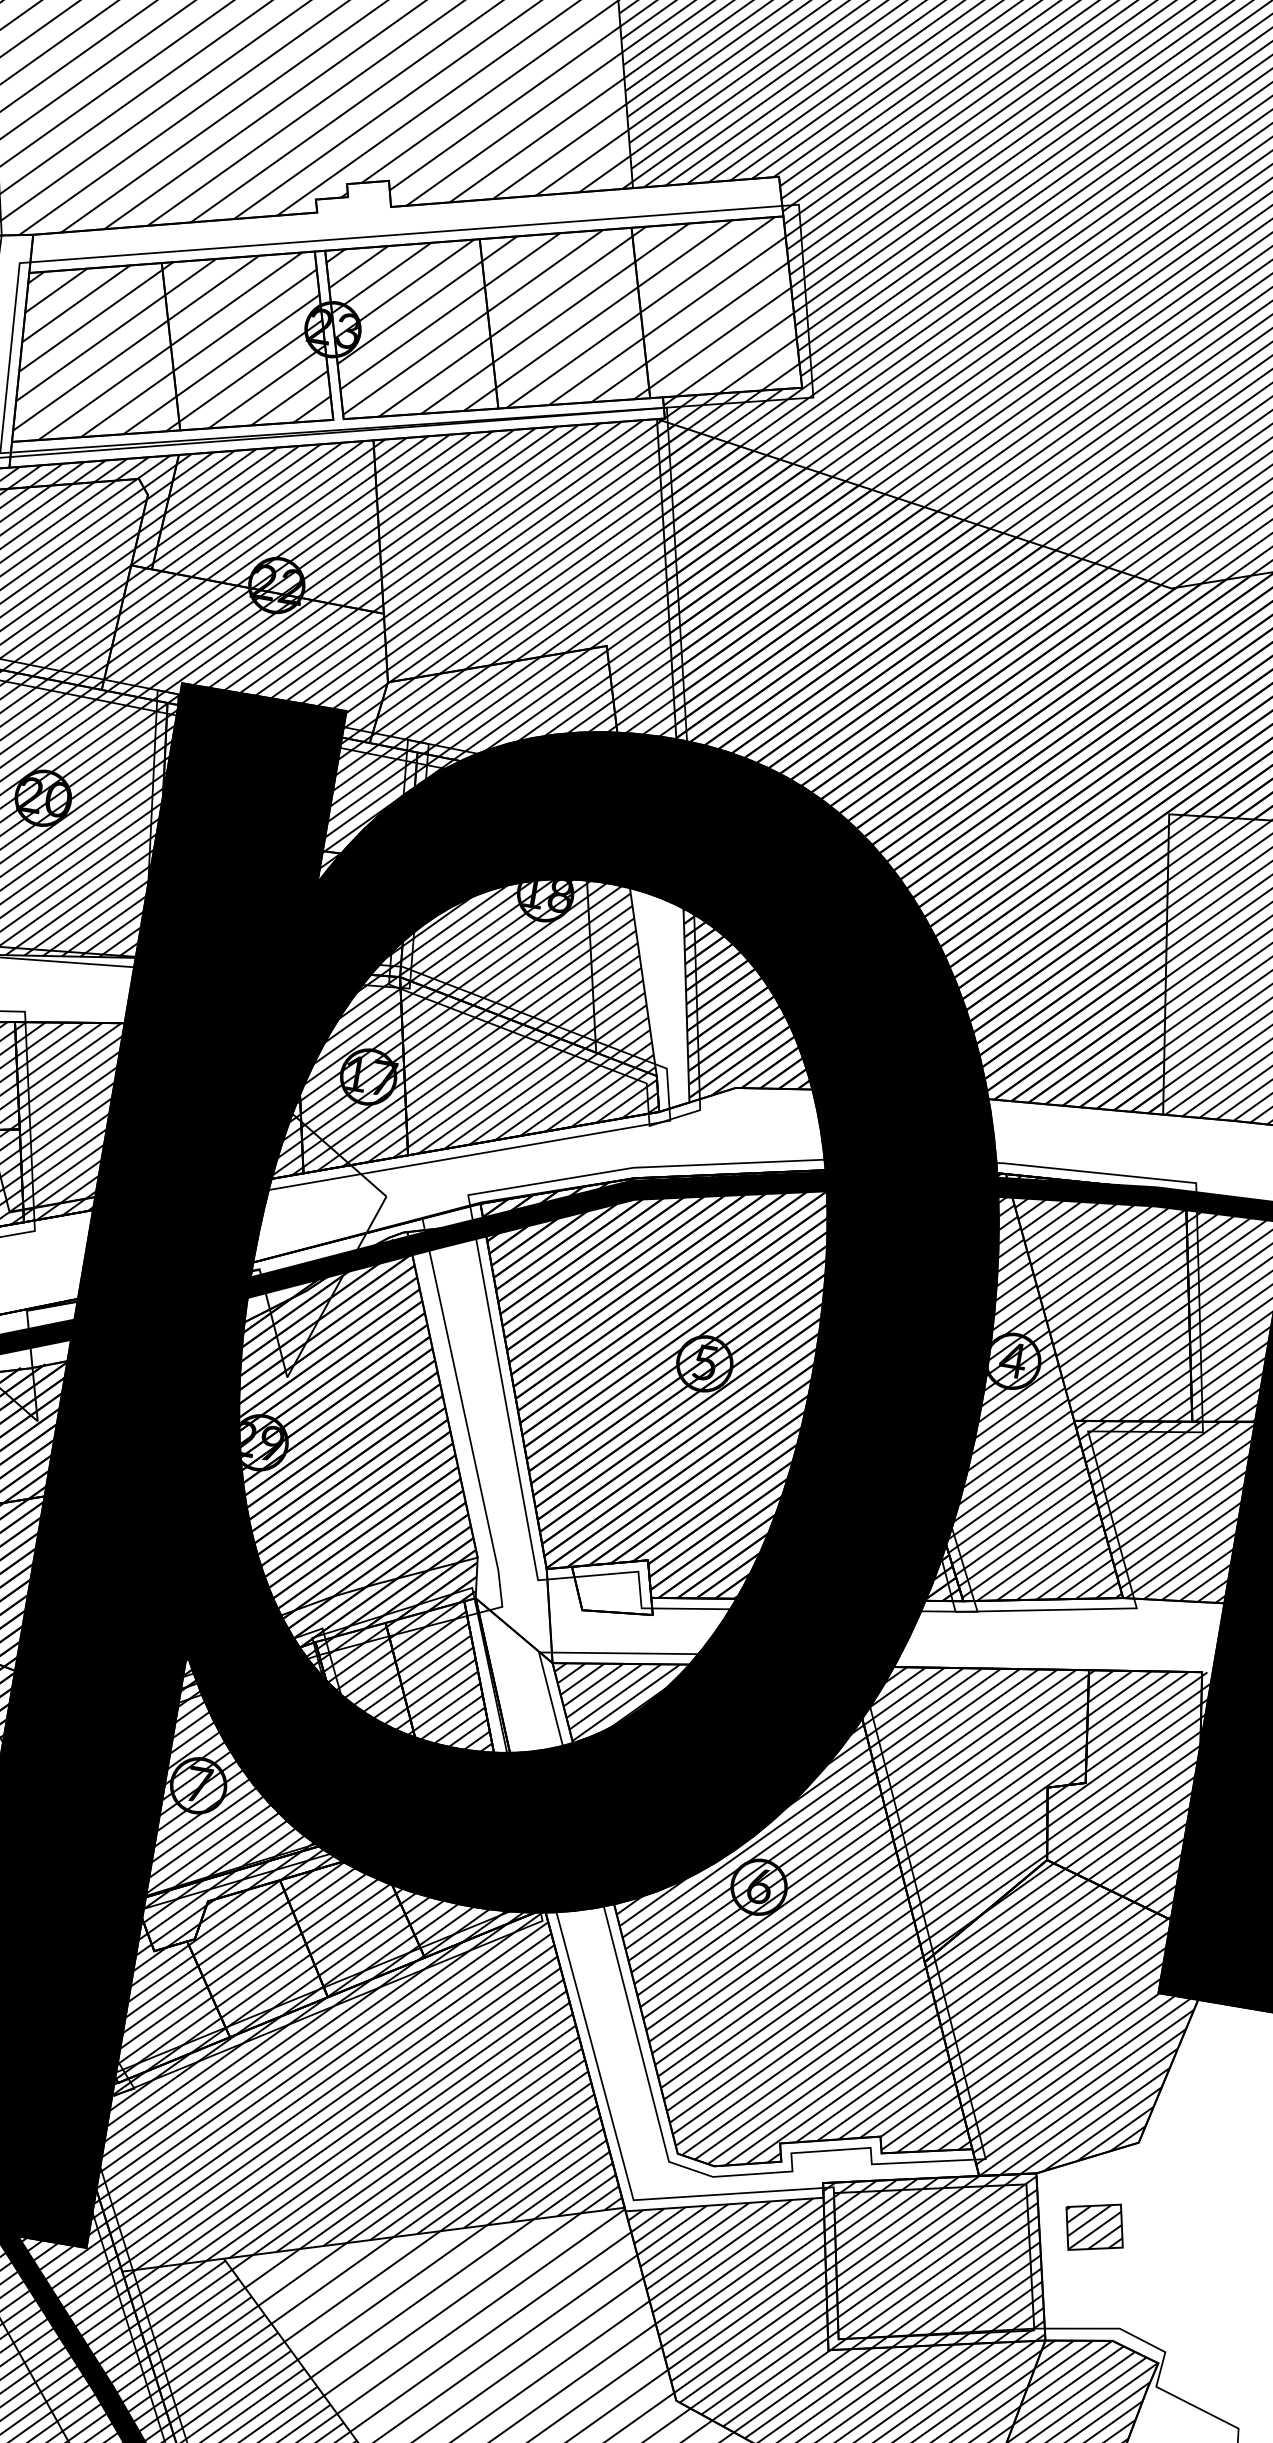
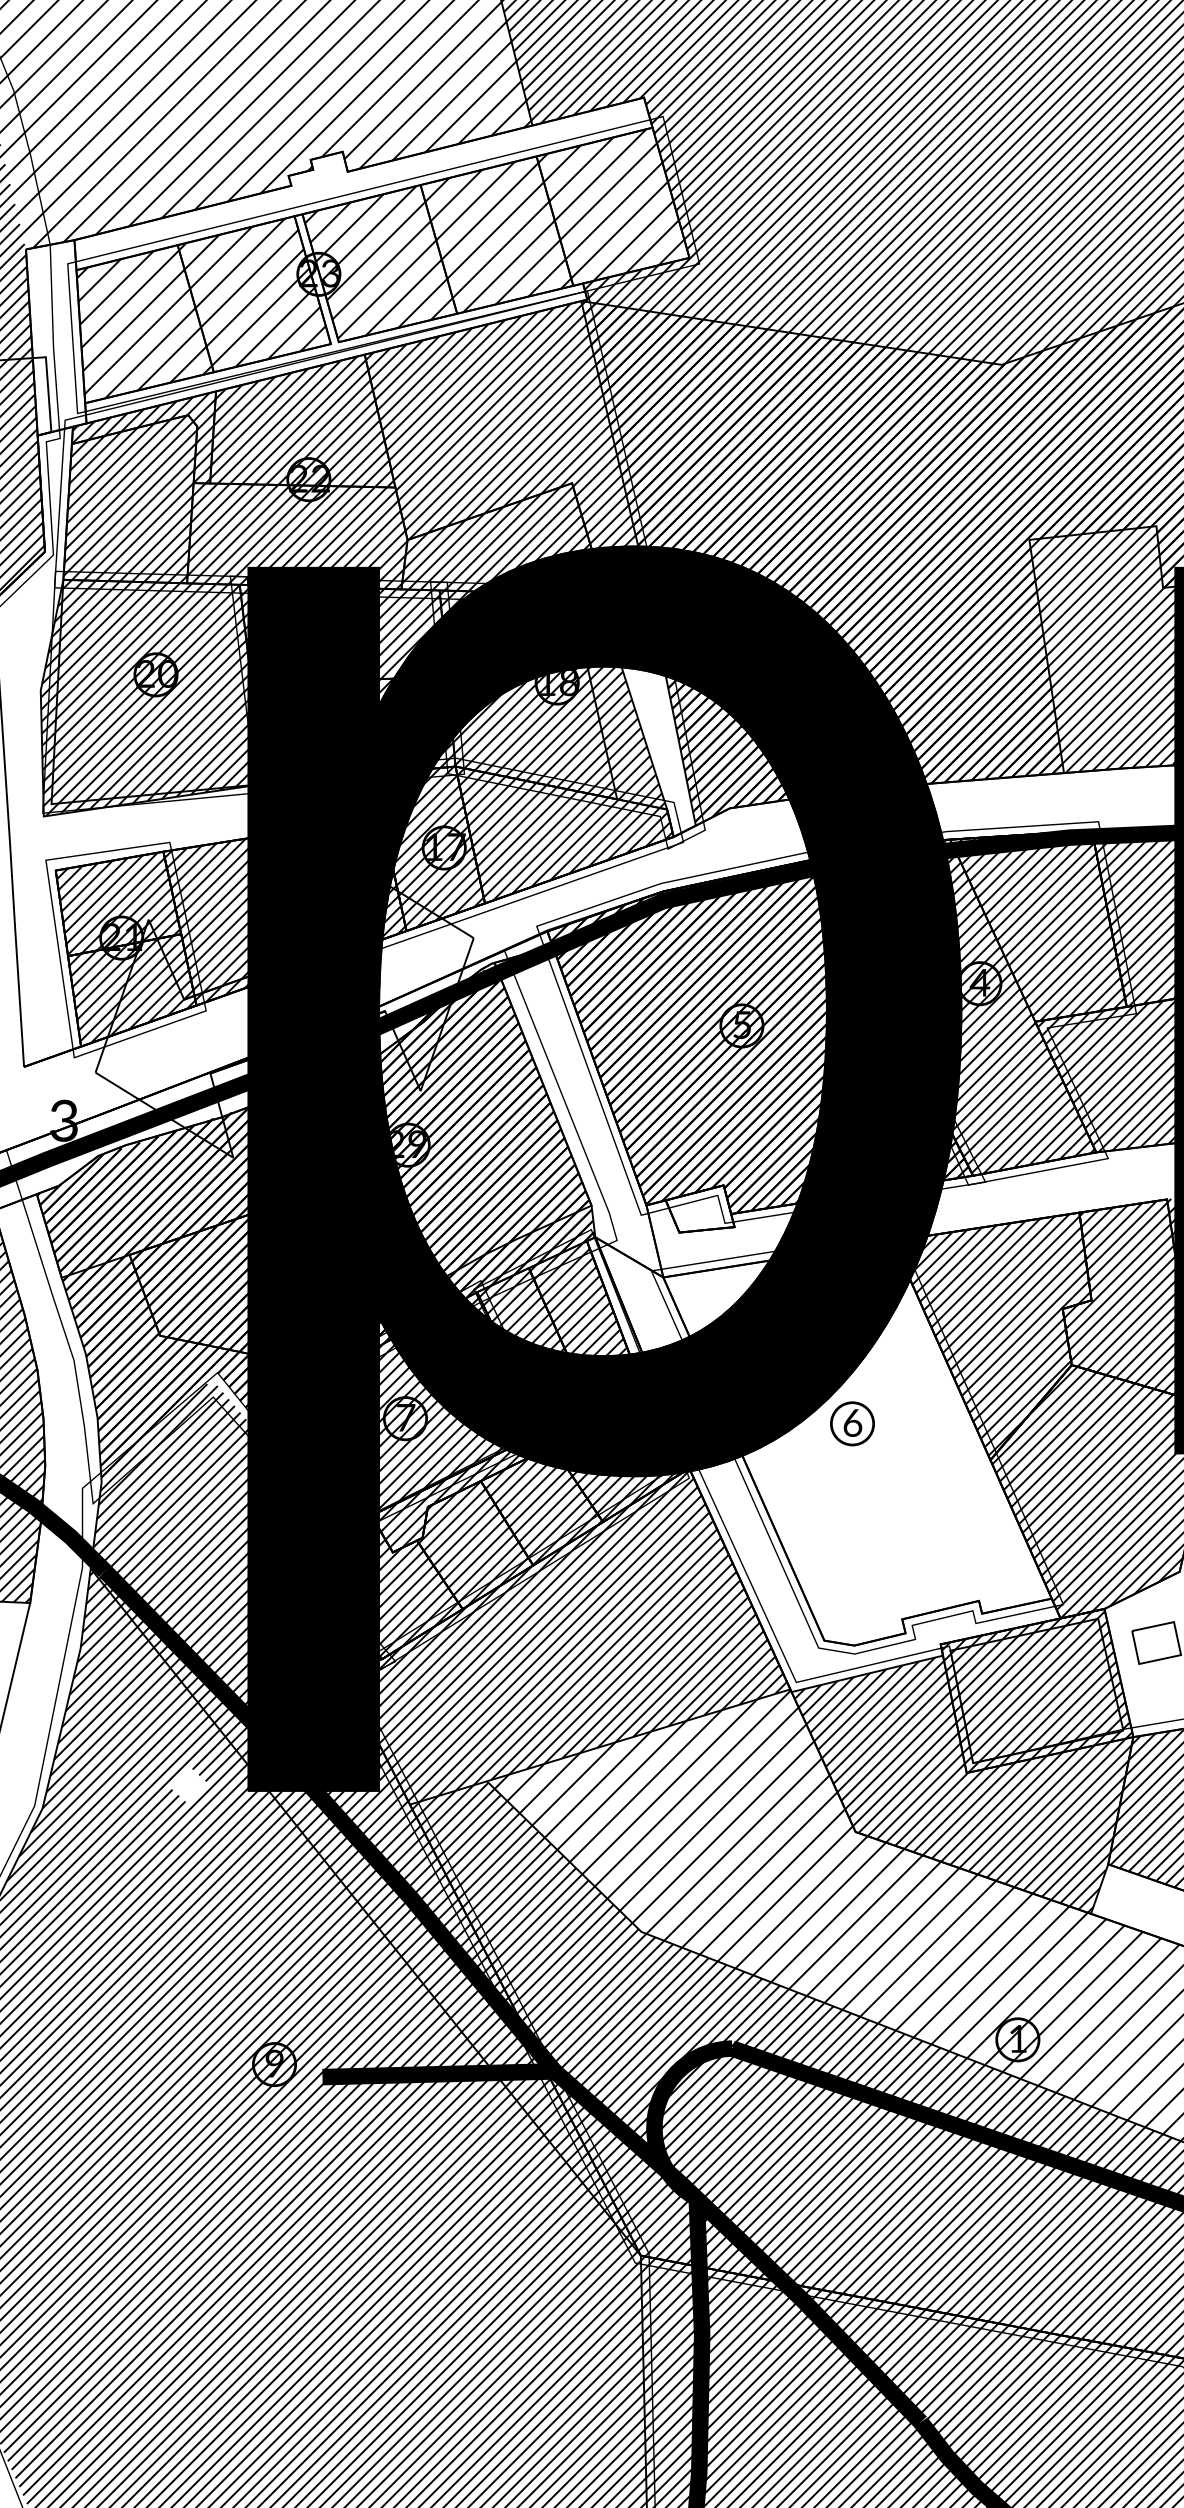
hatch: (761, 1911) -> (857, 1442), removed
hatch: (1093, 2227) -> (1155, 1643), removed

